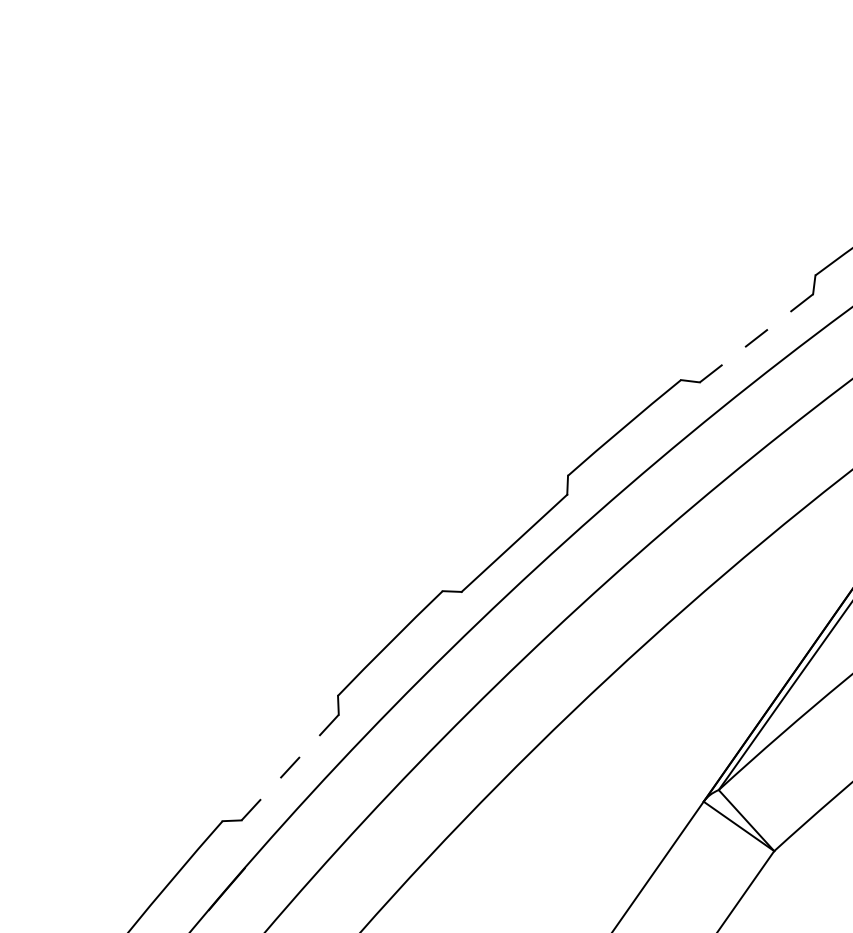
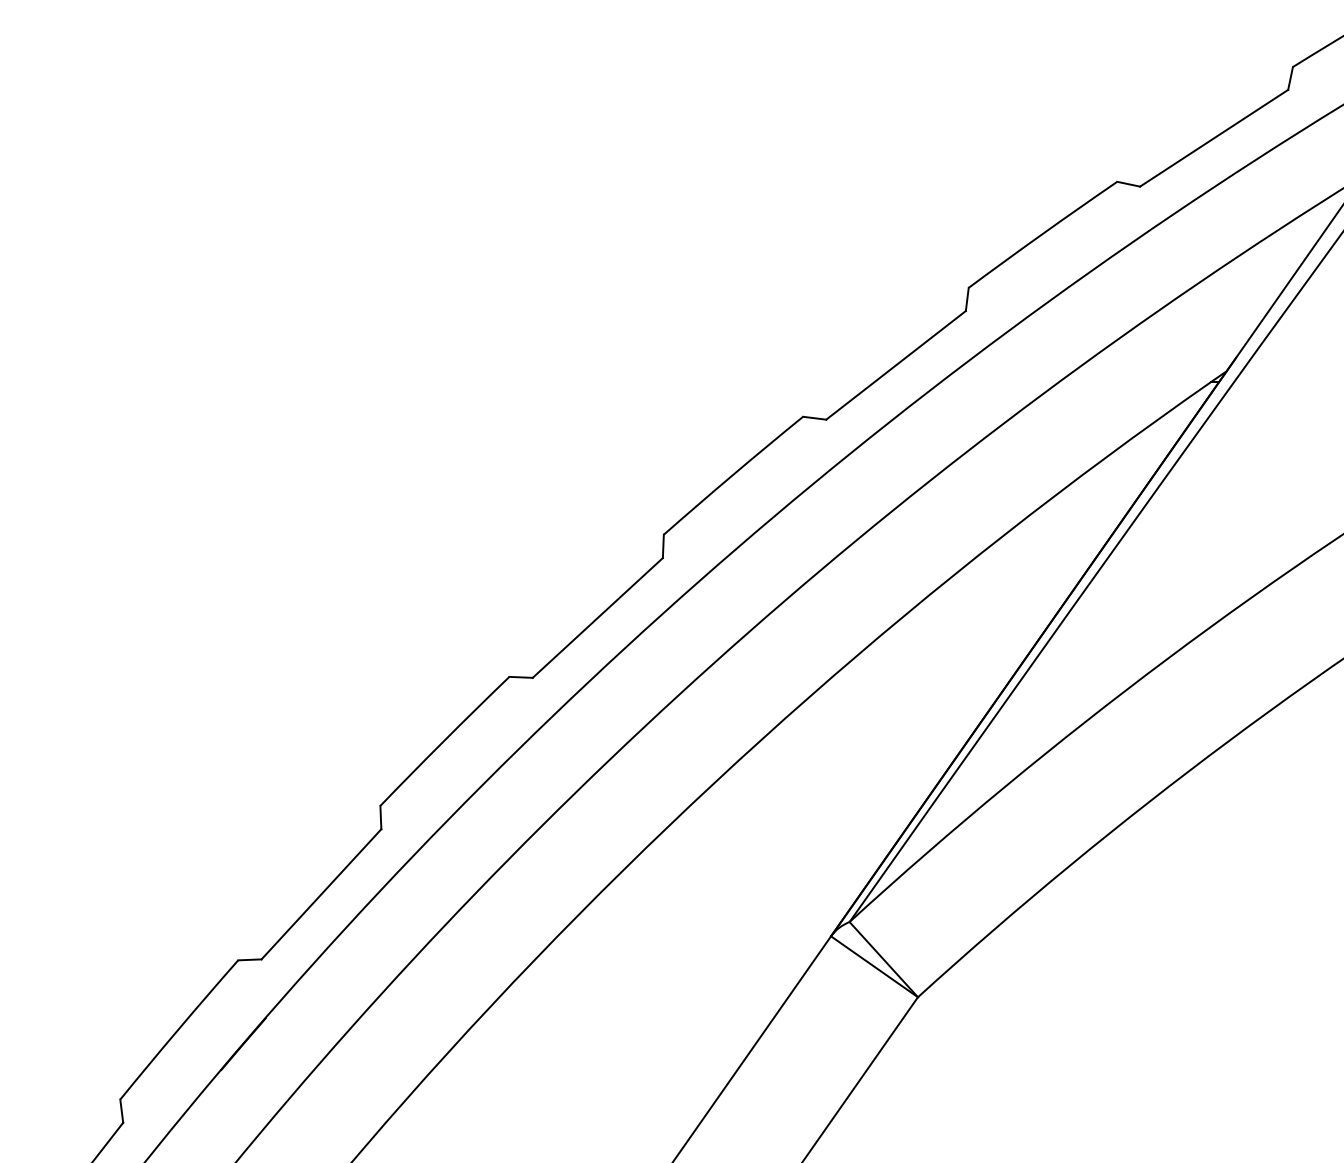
line: (756, 338) -> (895, 365), dashed -> solid
line: (290, 767) -> (321, 894), dashed -> solid

